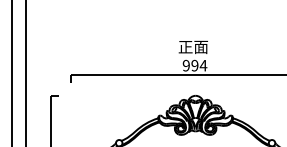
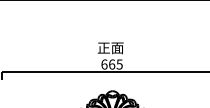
text: (194, 65) -> (111, 64), 994 -> 665

